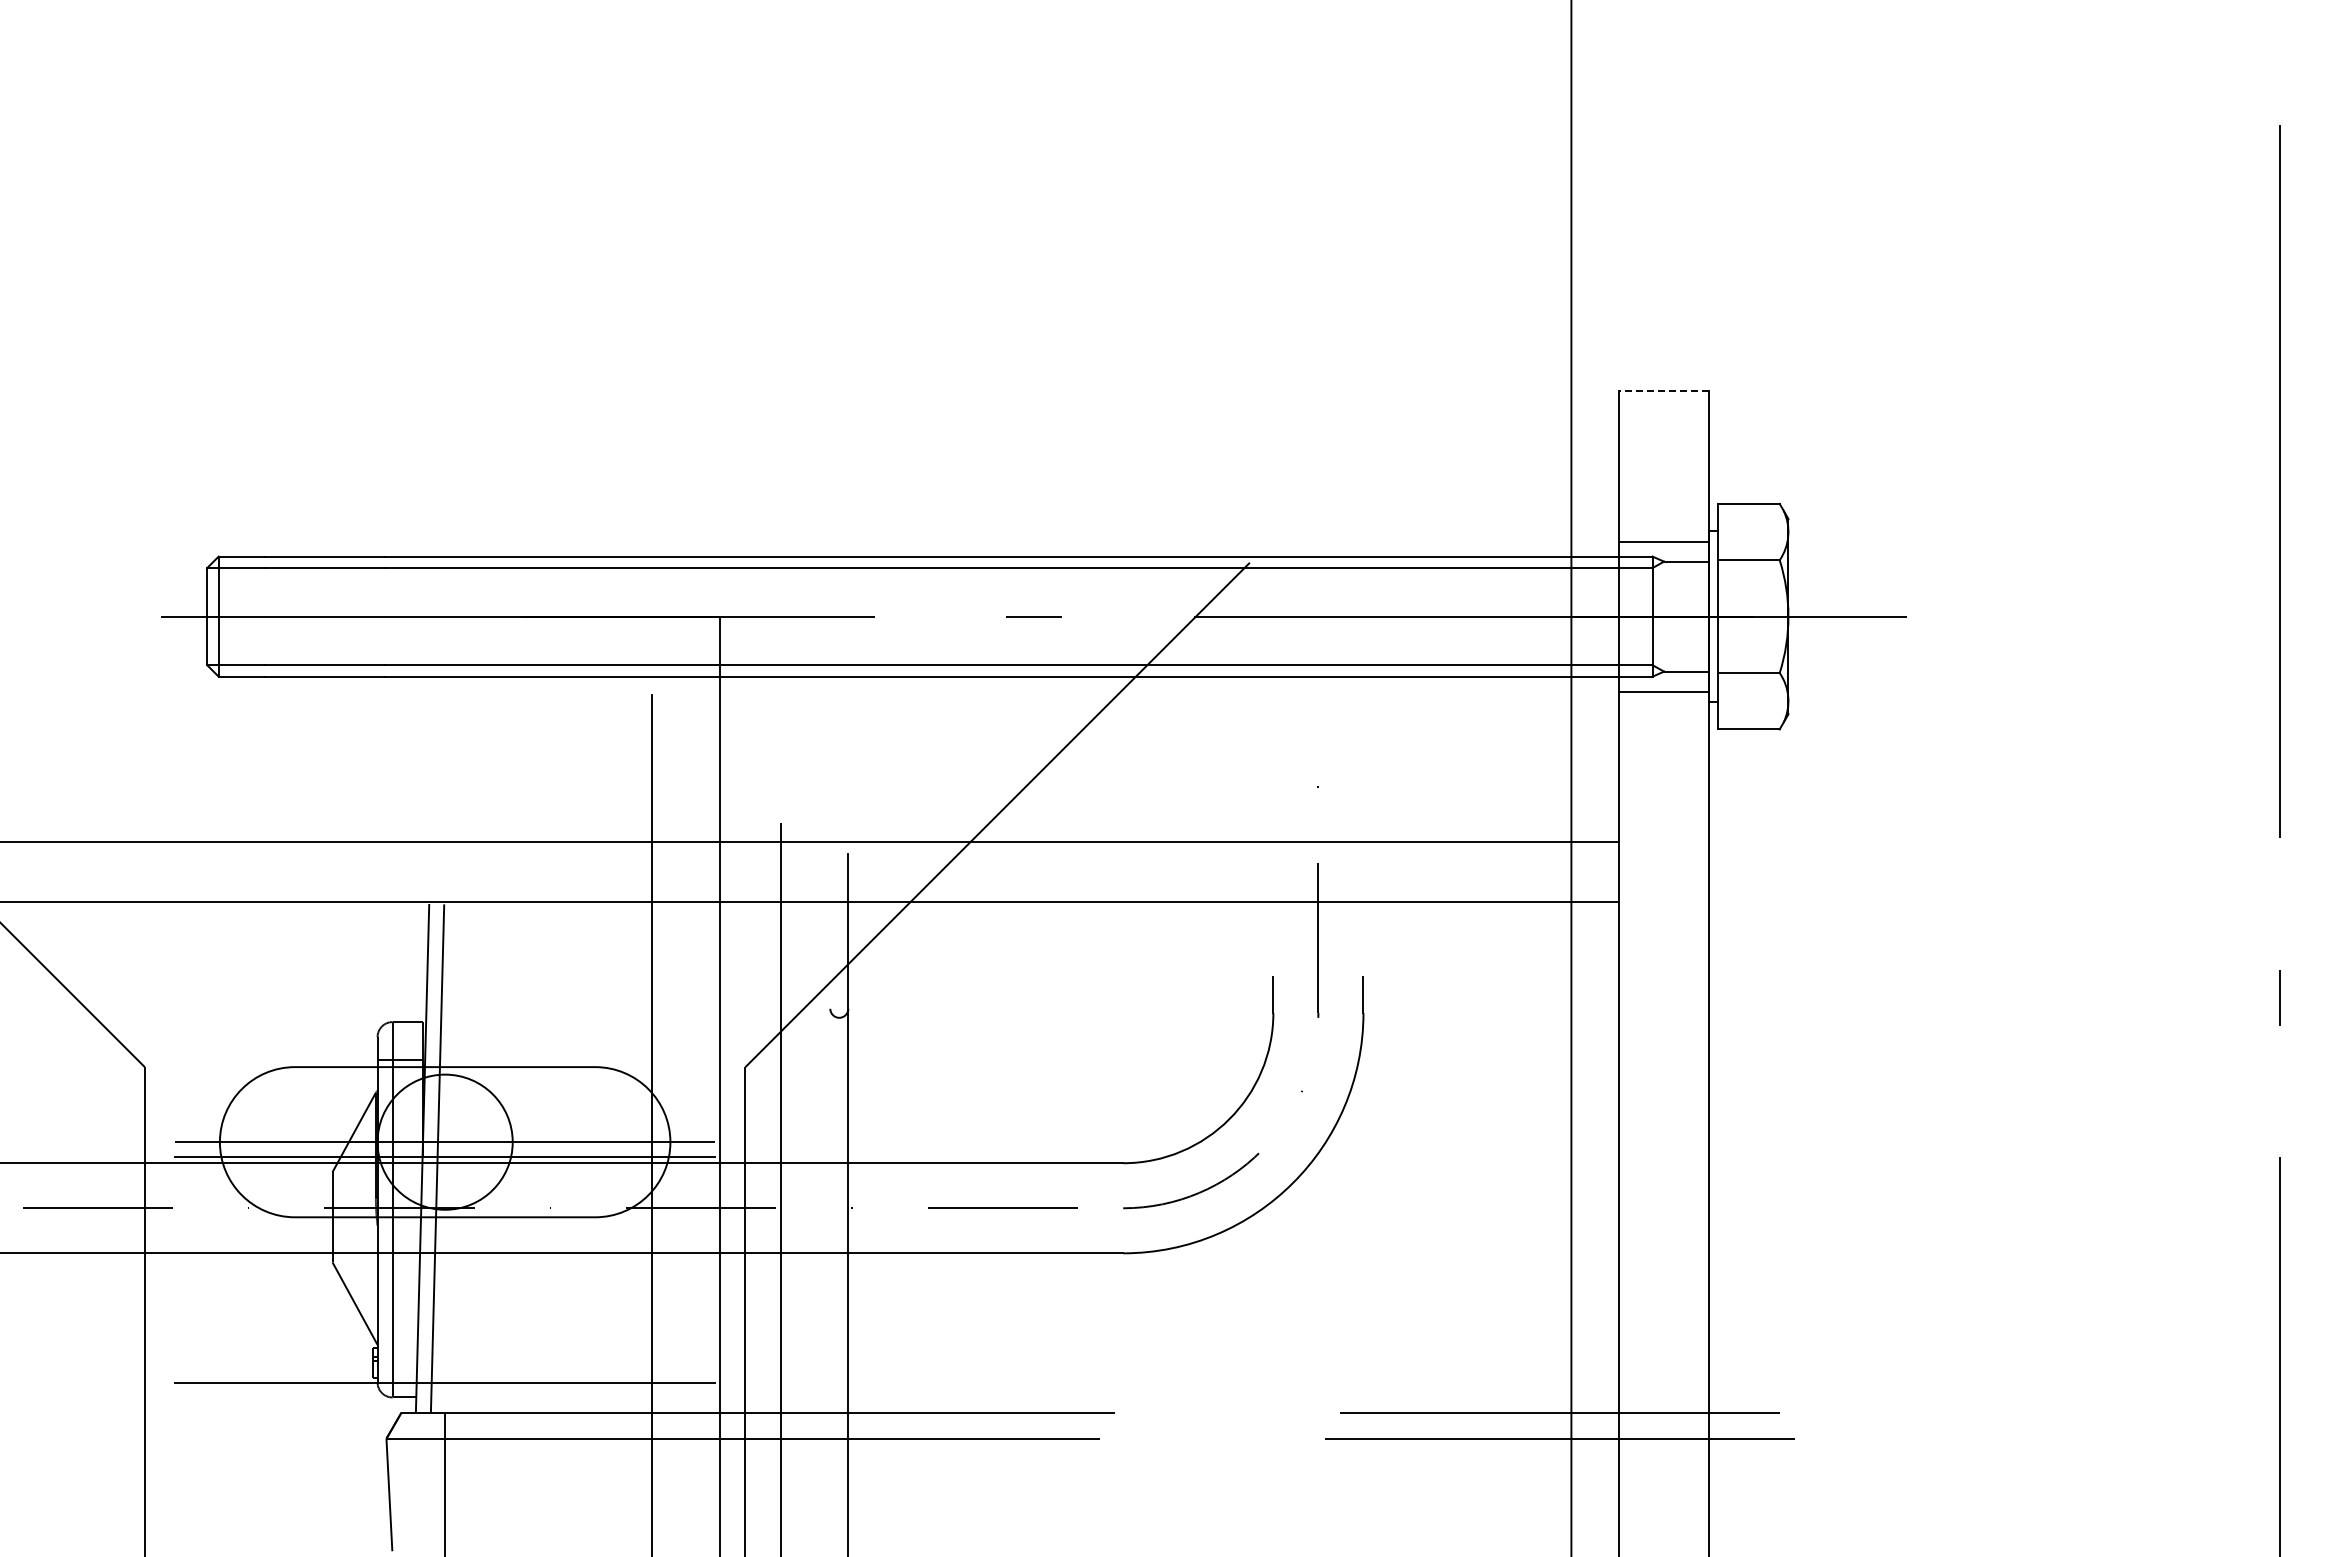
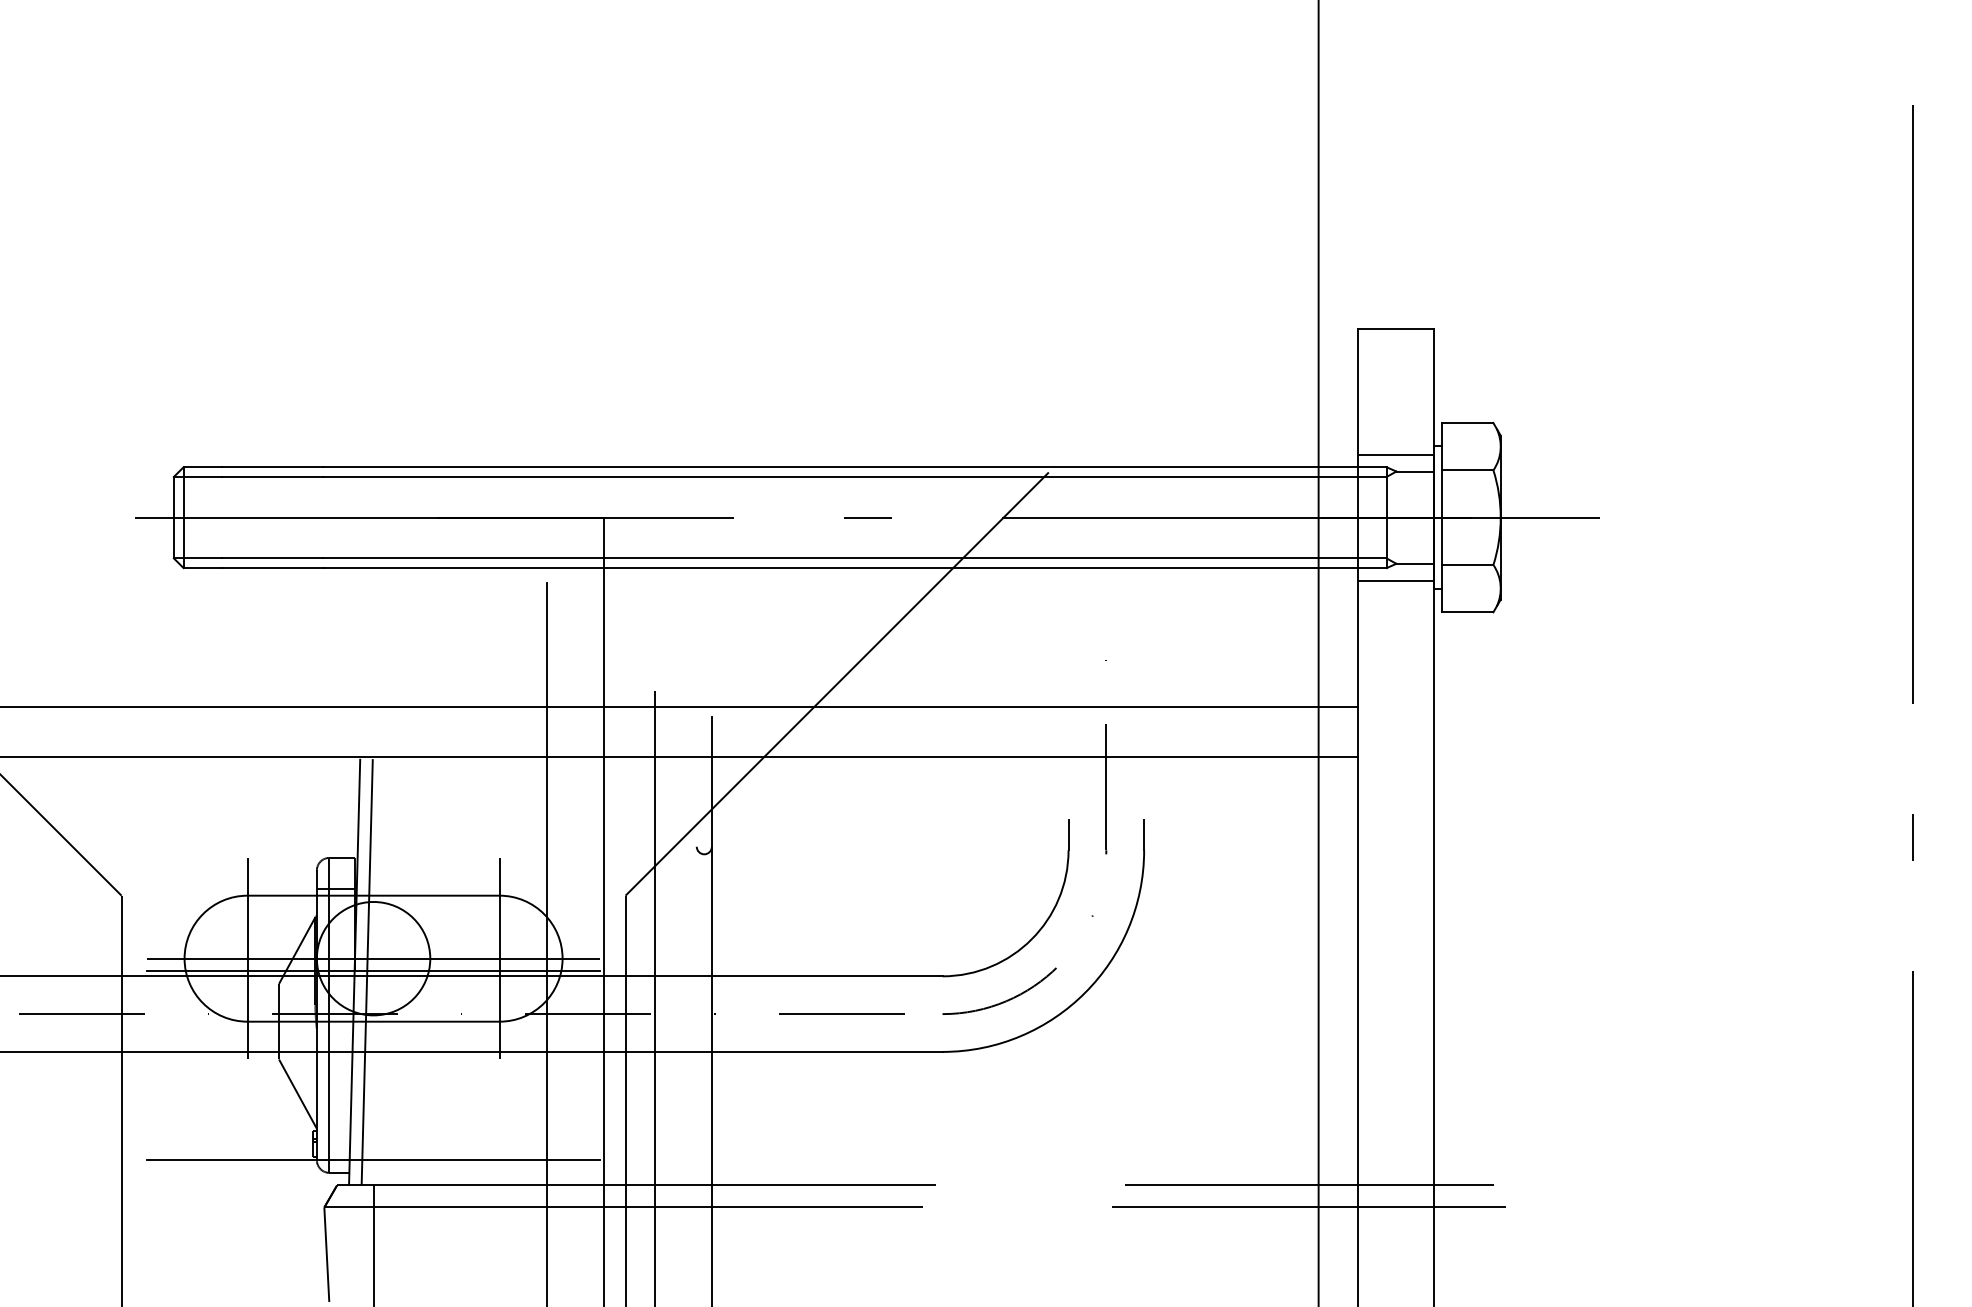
line: (1663, 391) -> (1395, 328), dashed -> solid
line: (294, 1142) -> (247, 958), added
line: (595, 1142) -> (499, 958), added

